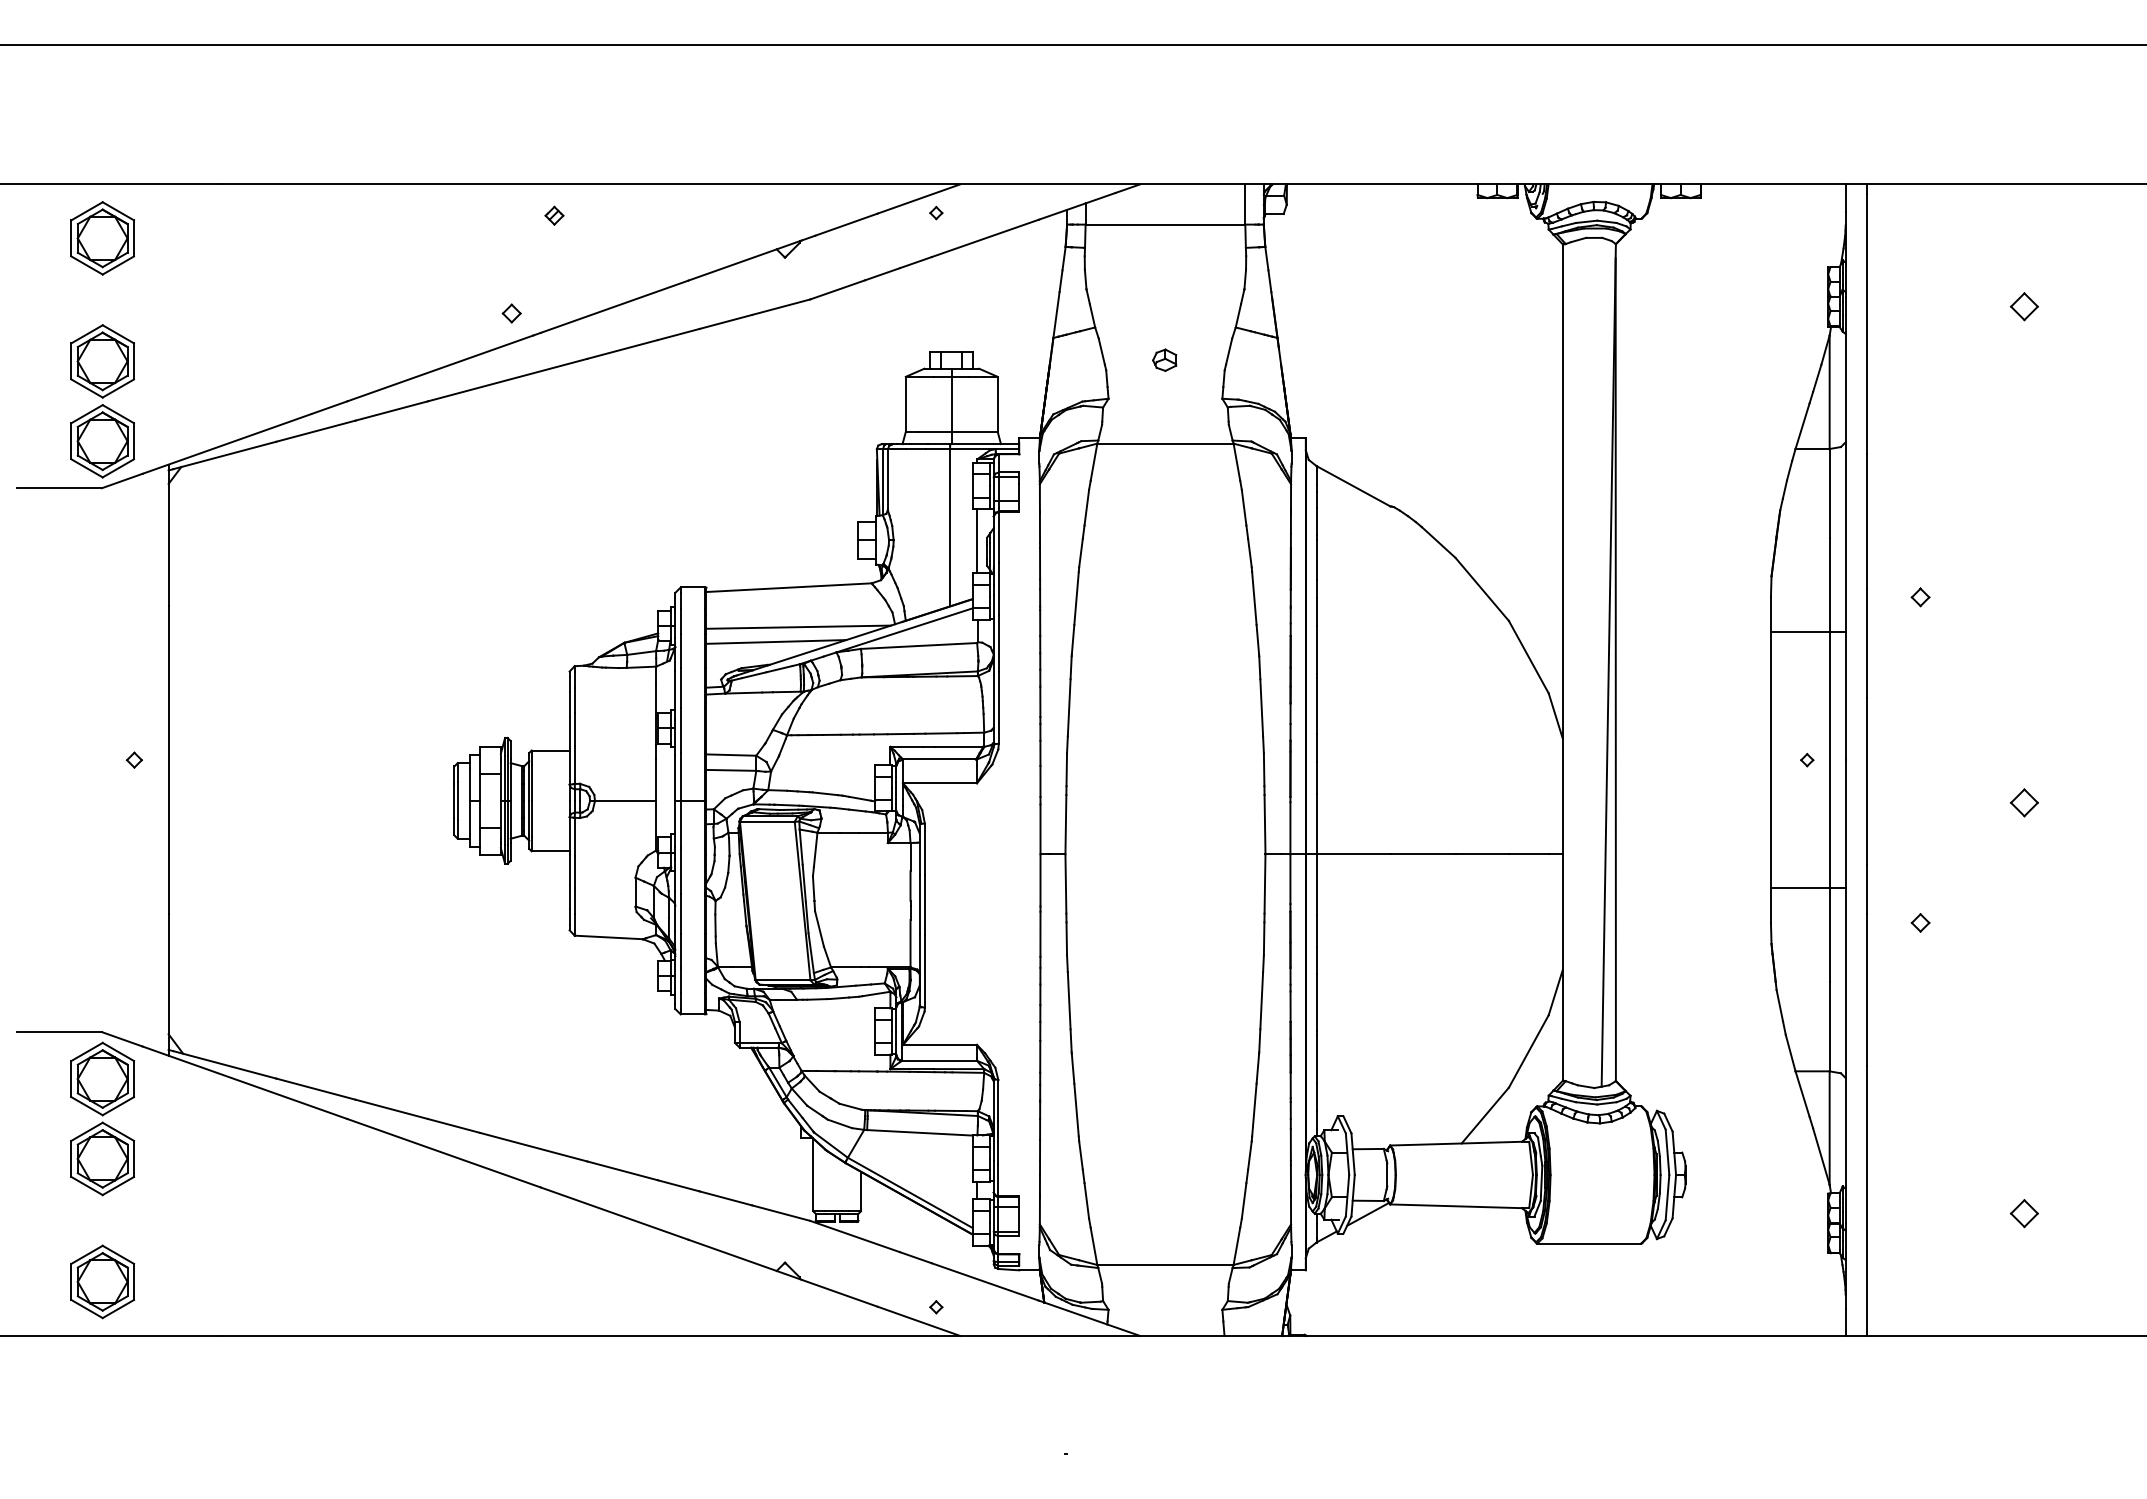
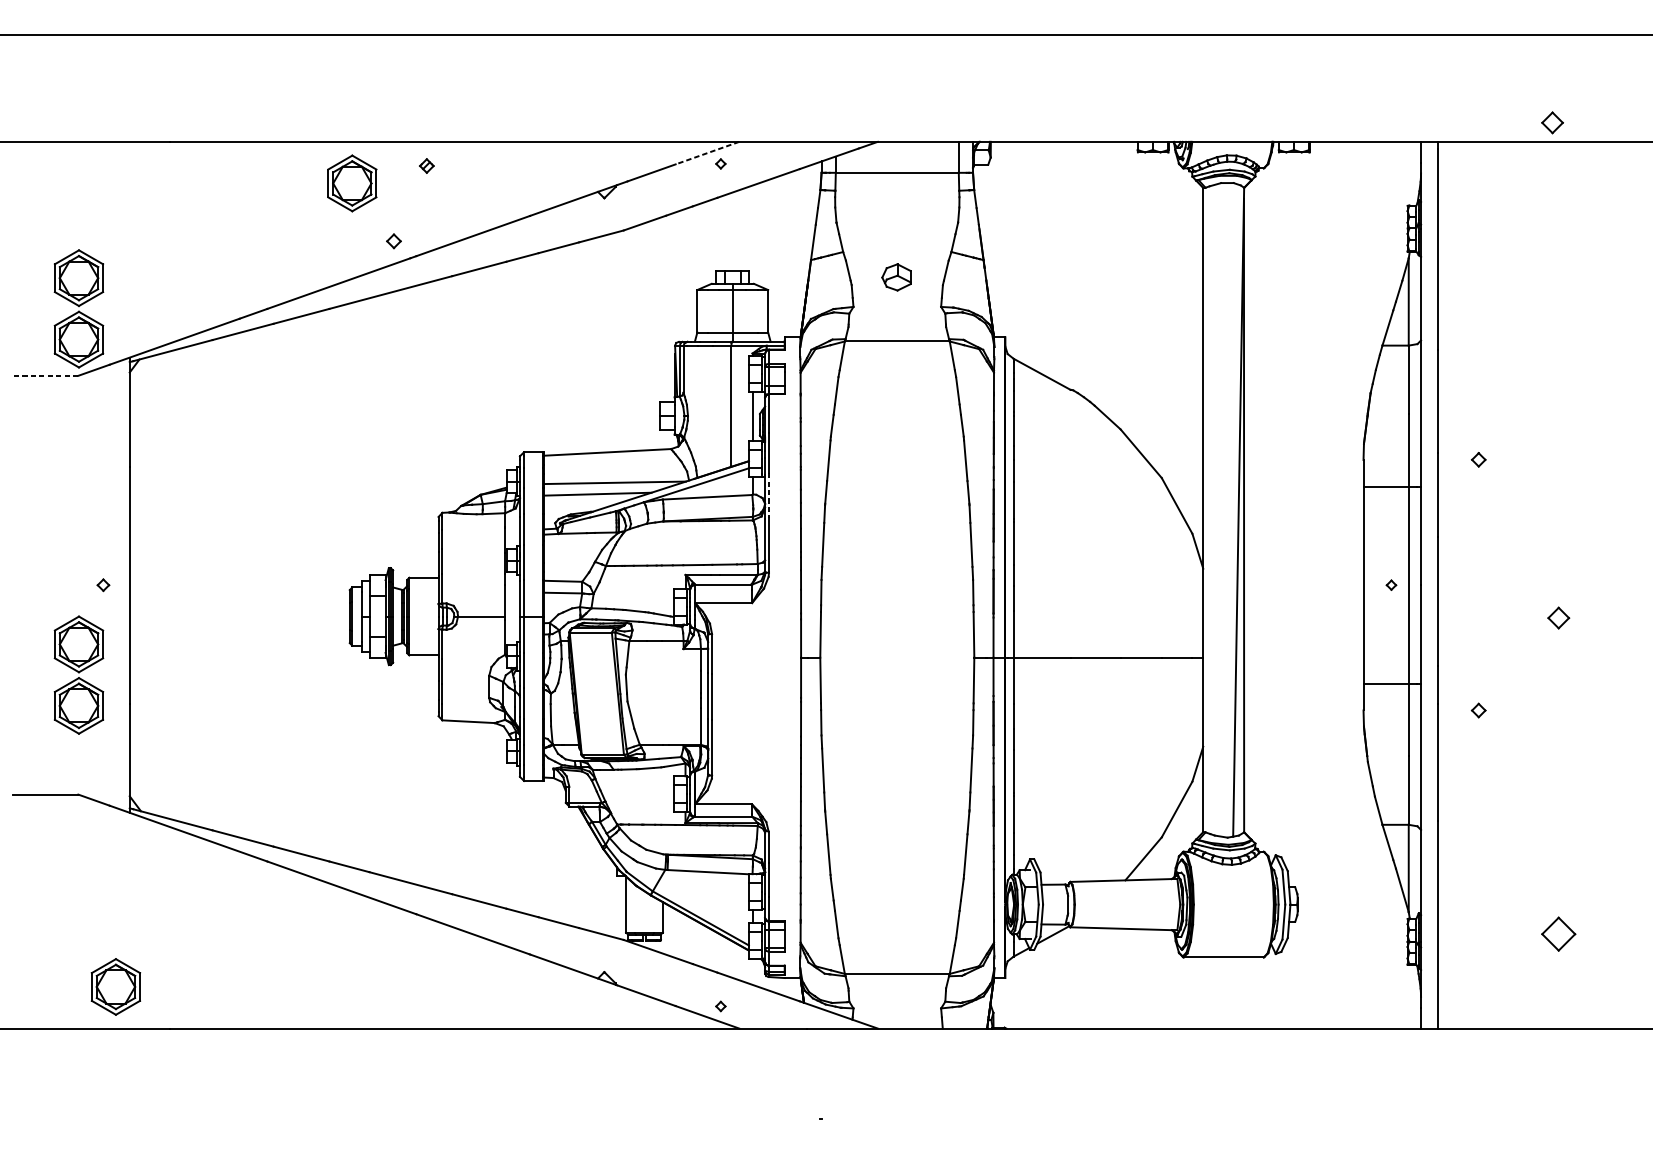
line: (918, 199) -> (707, 153), solid -> dashed
part: (102, 238) -> (352, 183), moved
part: (2024, 306) -> (1552, 122), moved
part: (1164, 359) -> (896, 276), size x1.6
line: (59, 488) -> (45, 376), solid -> dashed
line: (998, 643) -> (768, 495), solid -> dashed
part: (102, 1118) -> (78, 674), moved
part: (2024, 1213) -> (1558, 934), size x1.6
part: (102, 1281) -> (115, 986), moved

